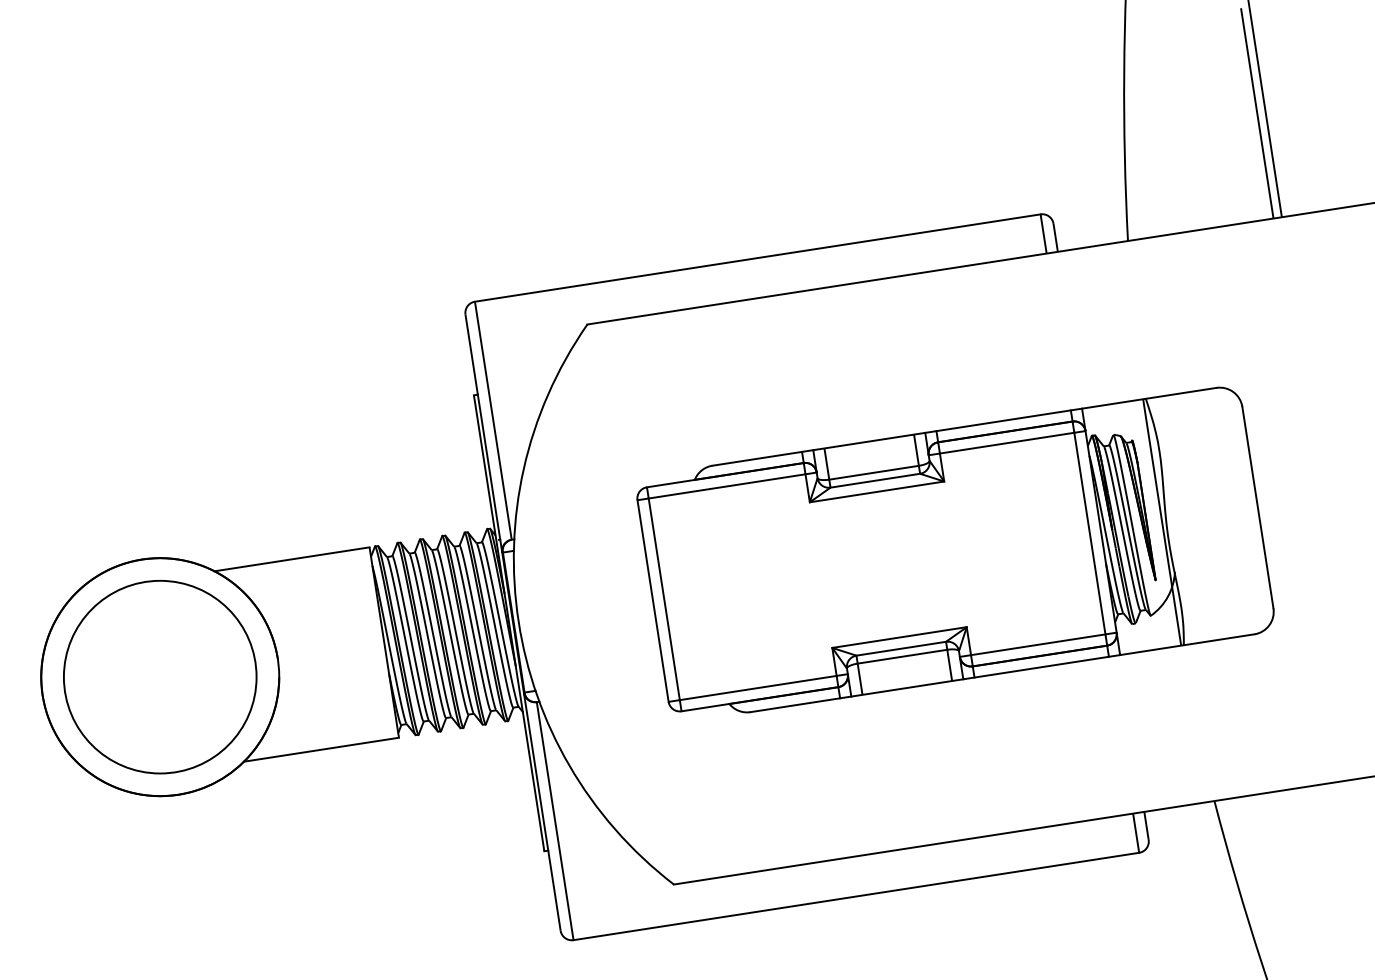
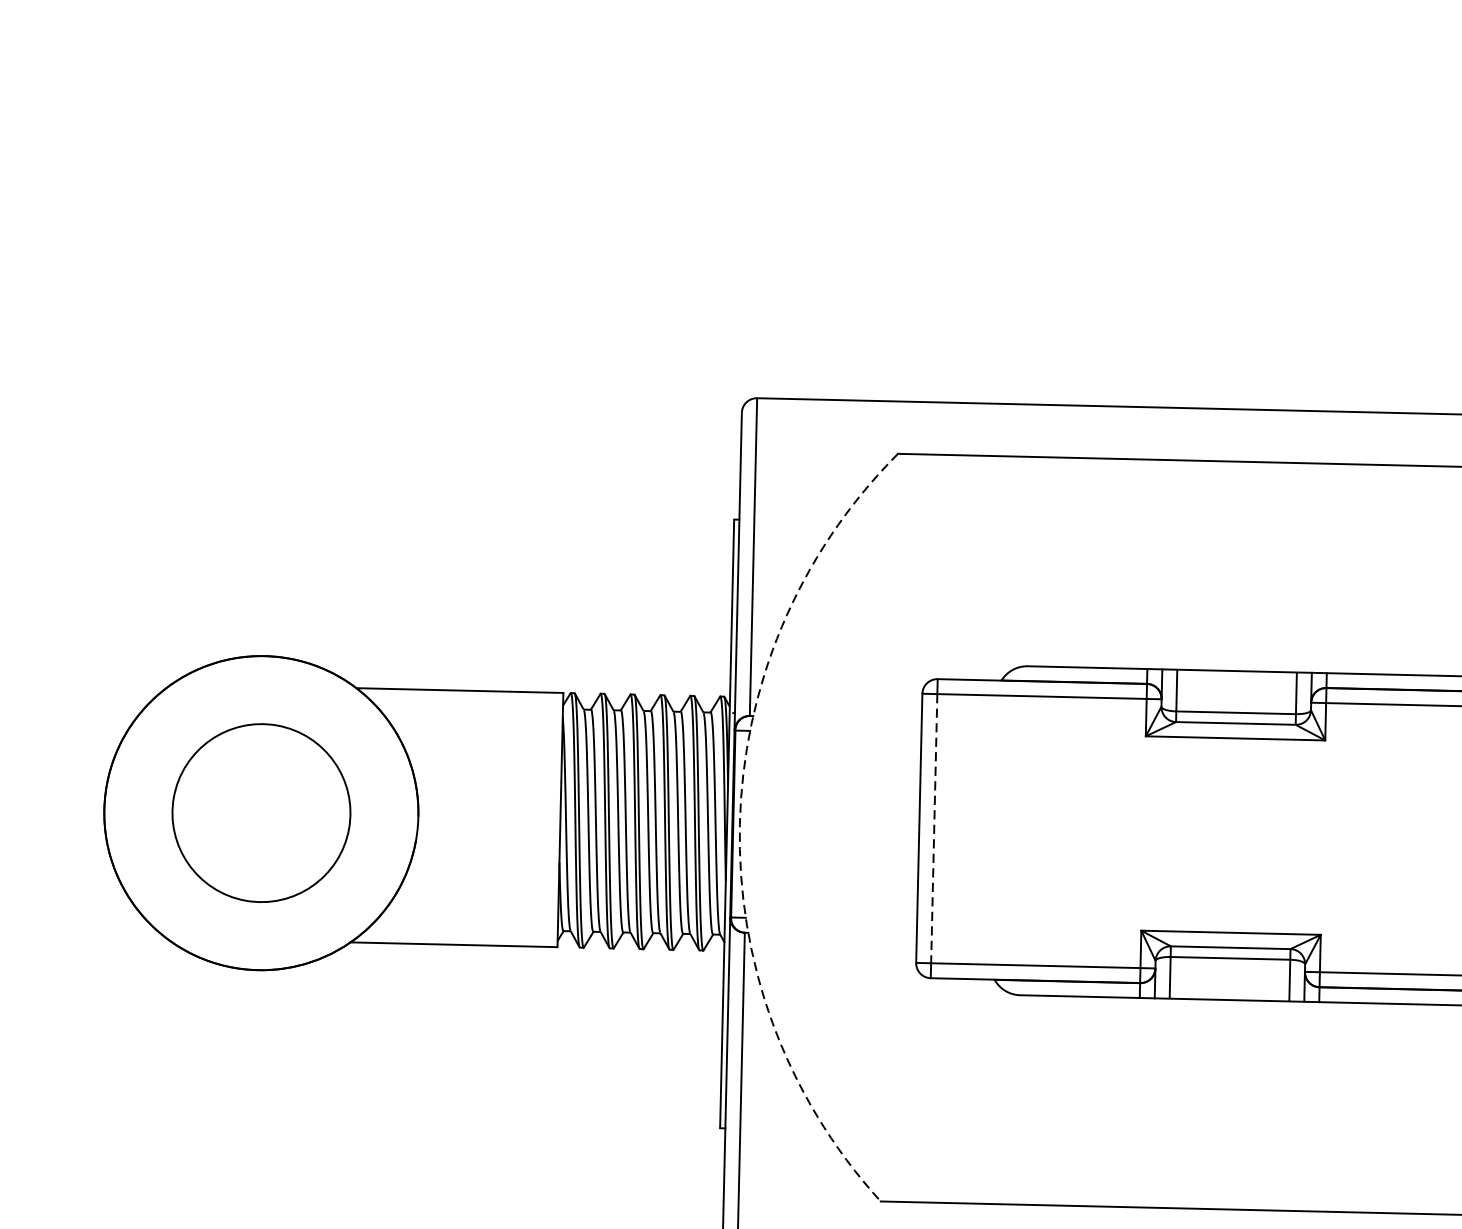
line: (664, 599) -> (934, 828), solid -> dashed
arc: (518, 621) -> (739, 823), solid -> dashed
circle: (160, 676) -> (261, 812), size x0.7

